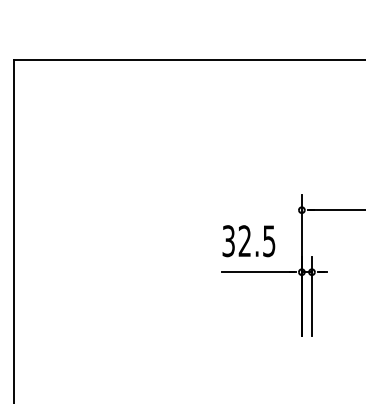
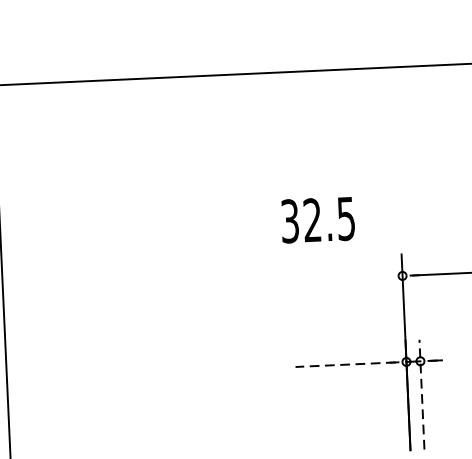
text: (248, 241) -> (317, 220), moved
line: (257, 272) -> (344, 365), solid -> dashed
line: (311, 296) -> (421, 395), solid -> dashed

